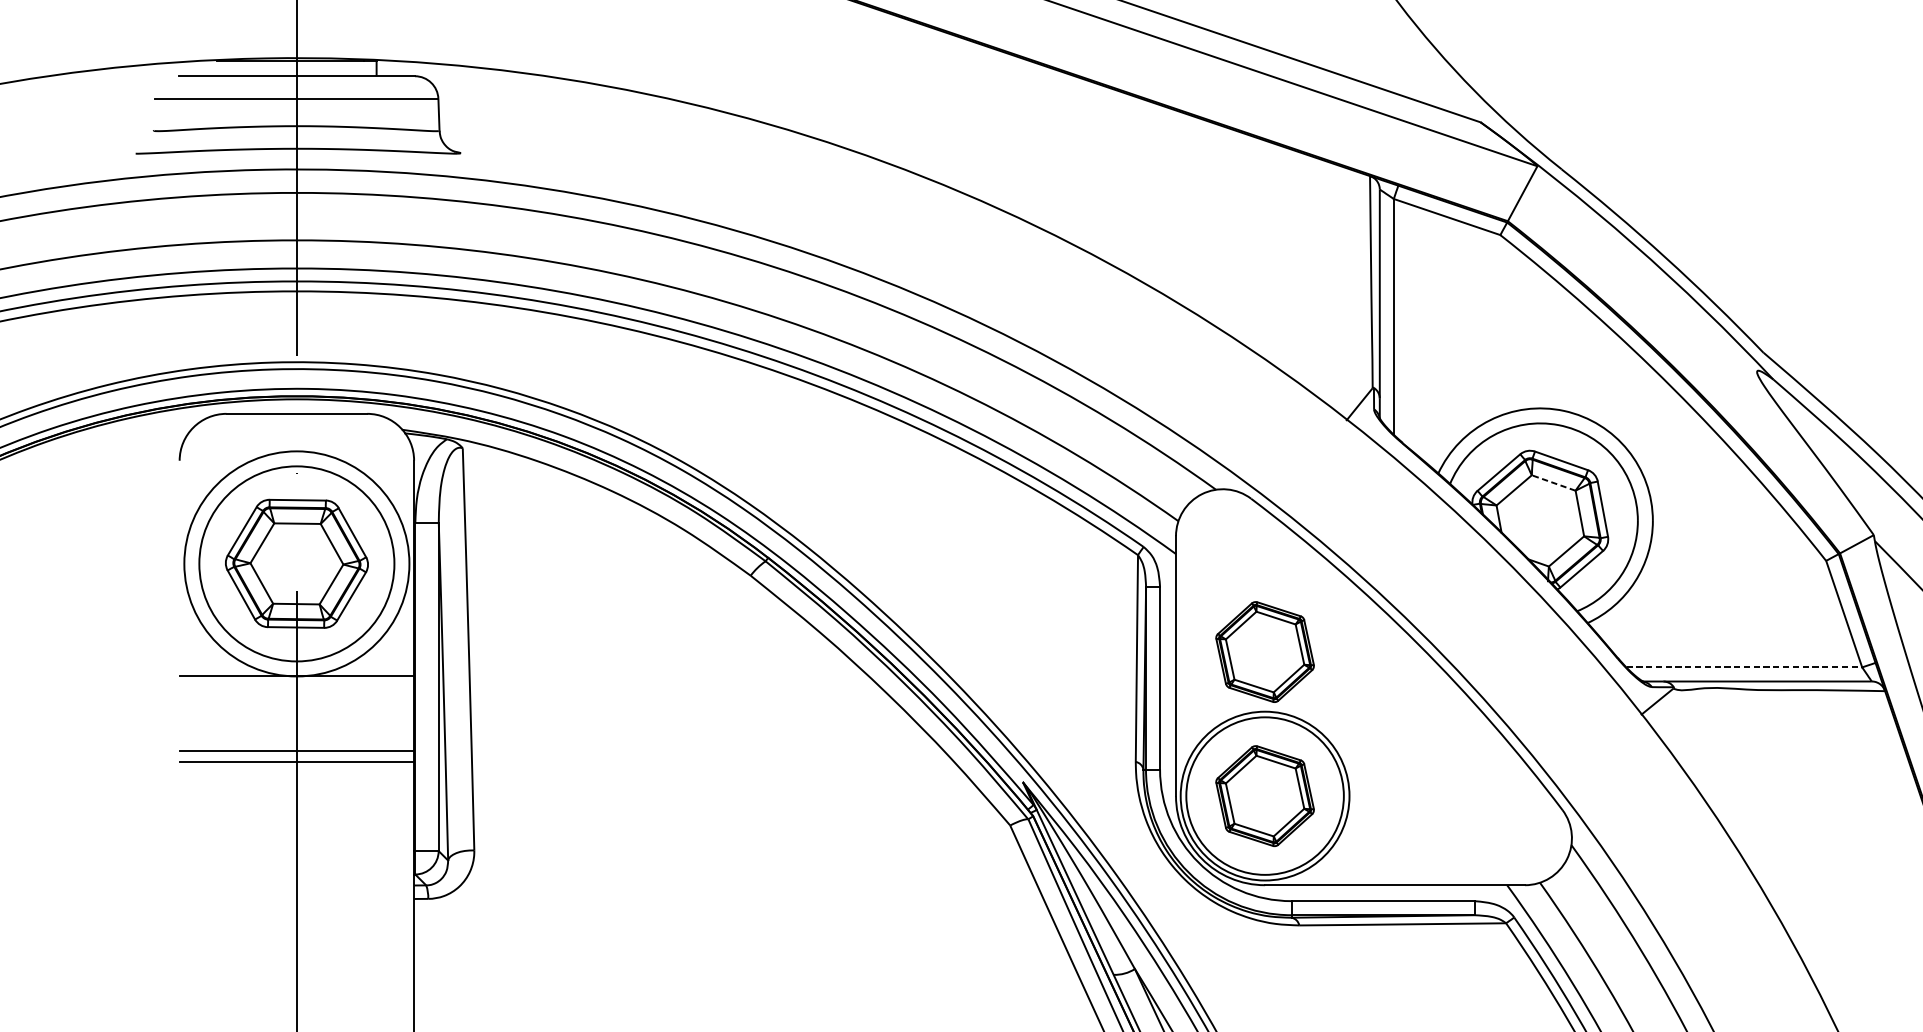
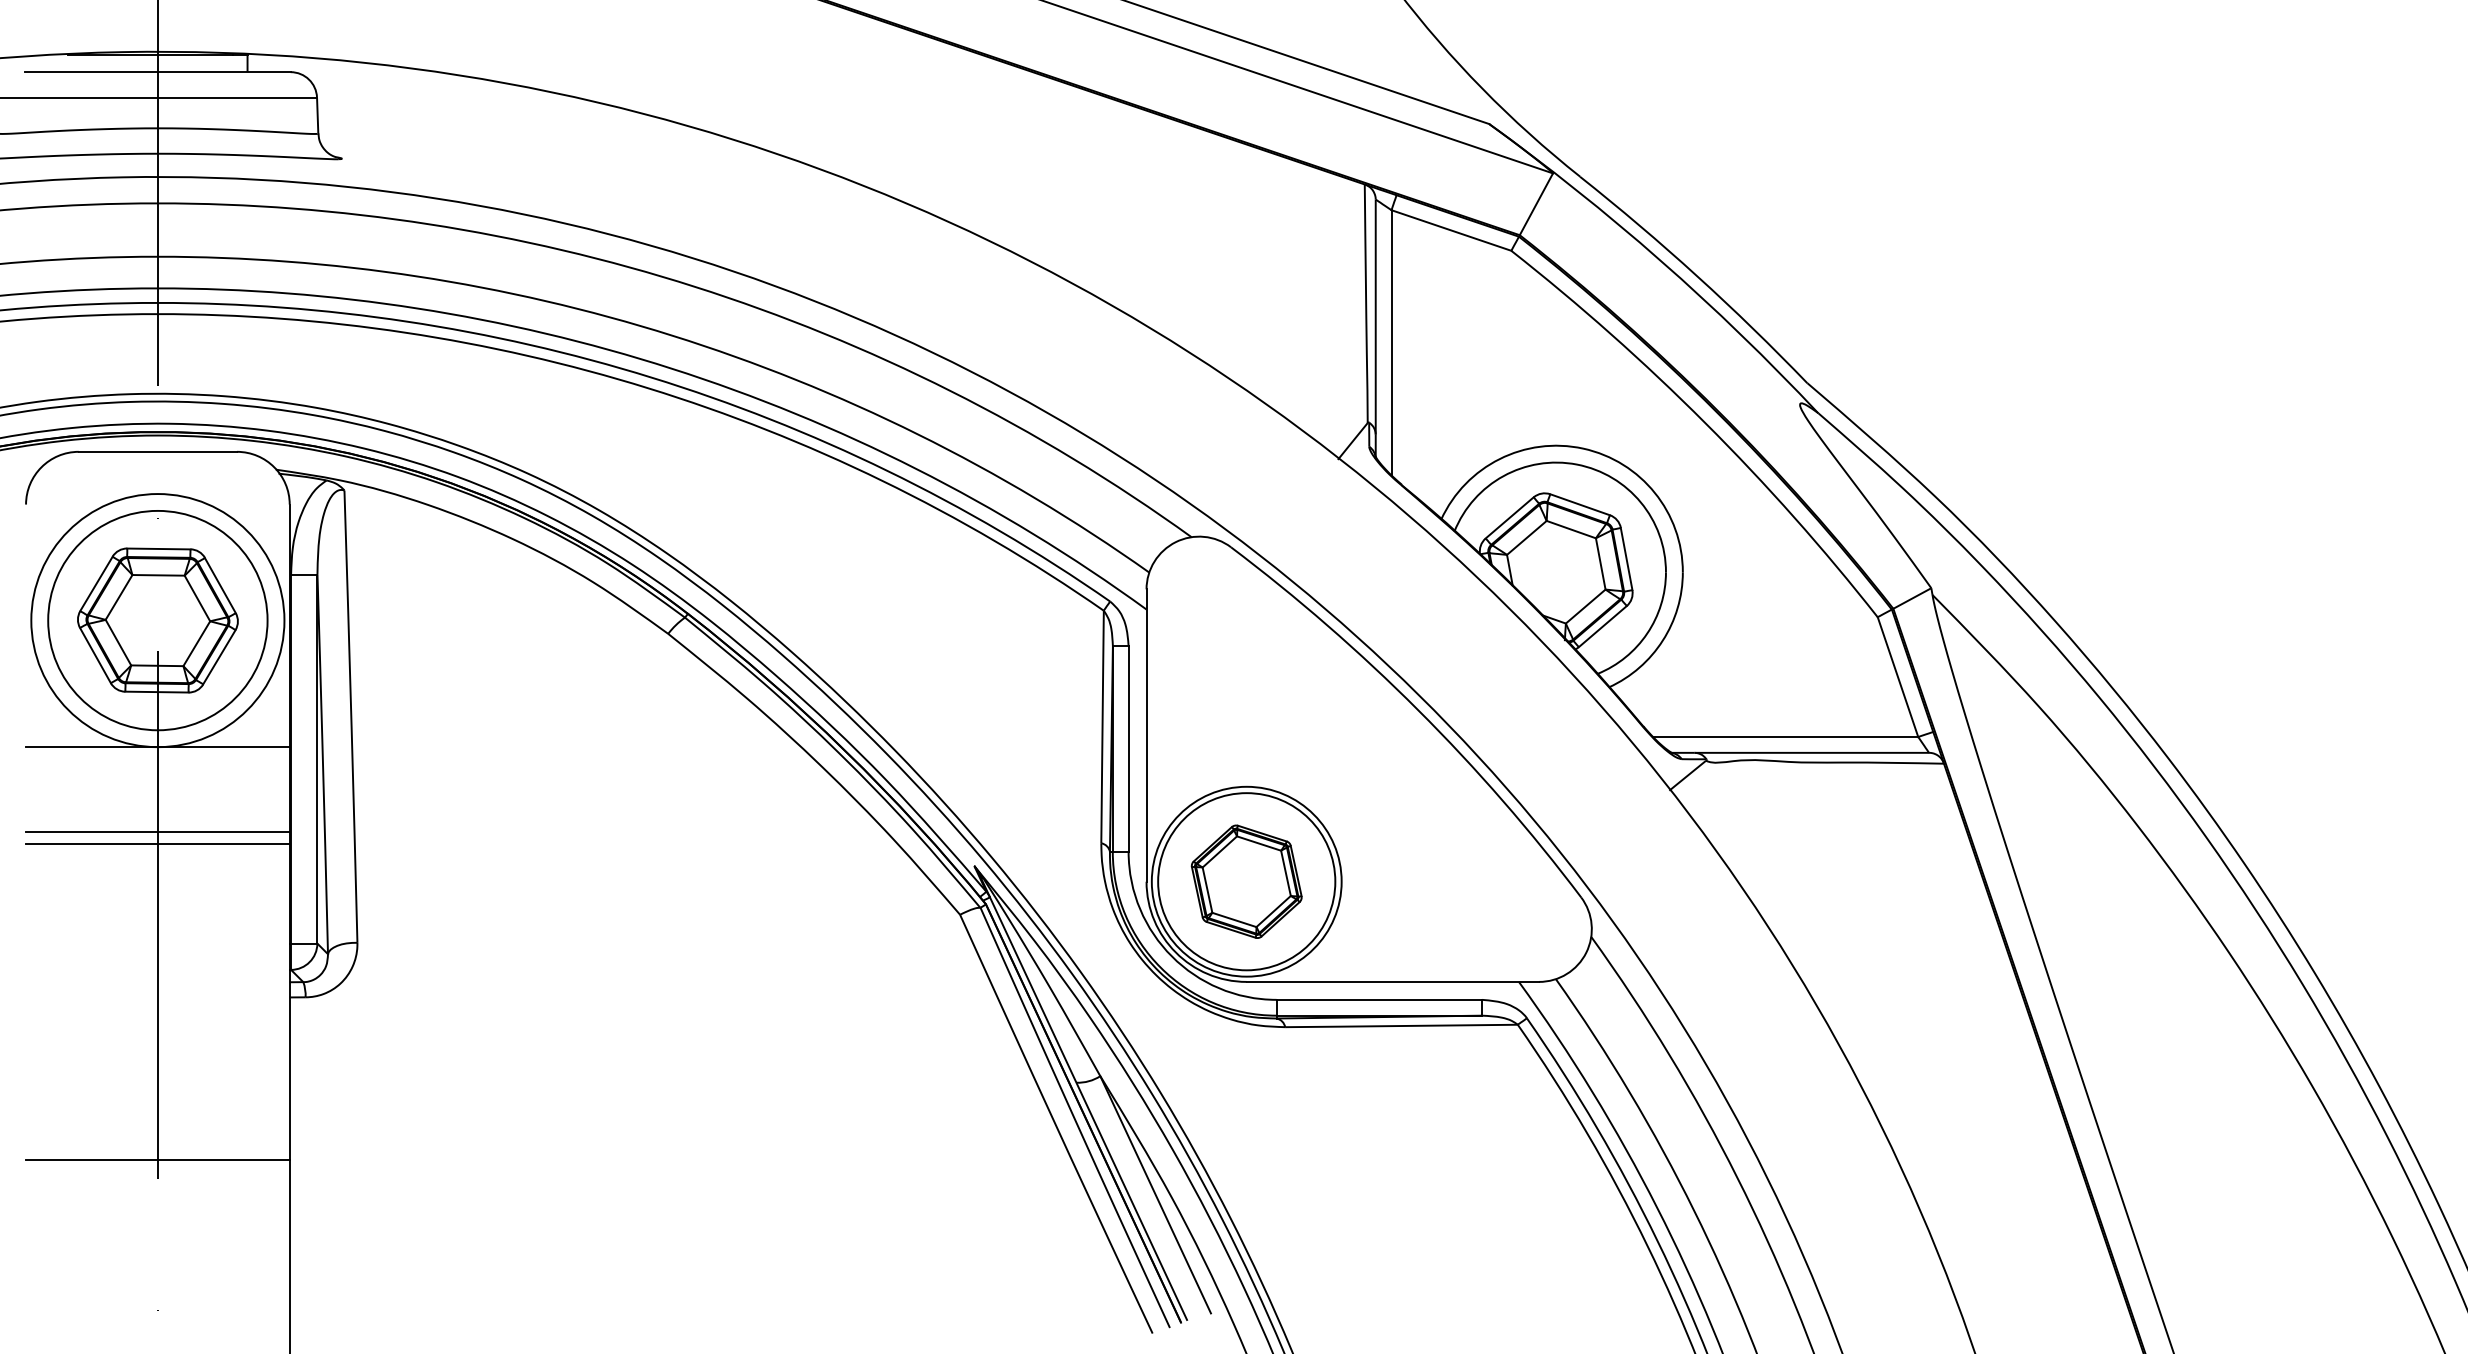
line: (1552, 482) -> (1570, 529), dashed -> solid
part: (1264, 651) -> (1246, 719), removed
line: (1744, 667) -> (1785, 737), dashed -> solid

